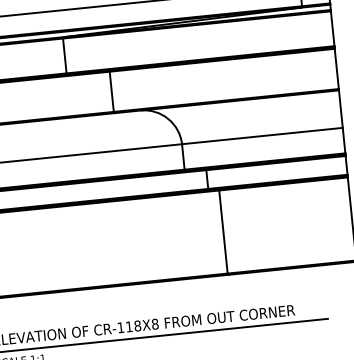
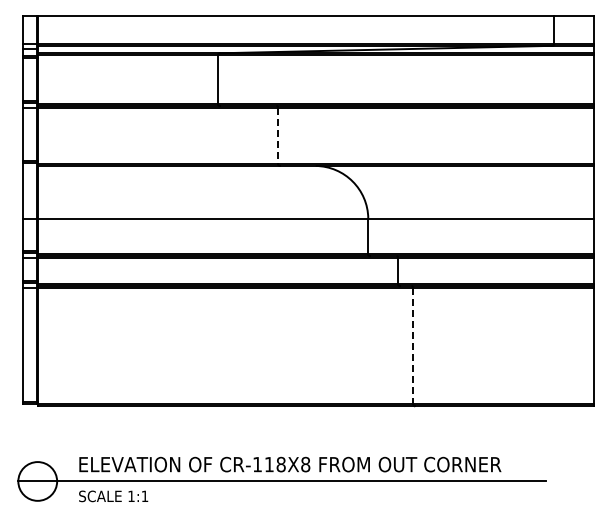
line: (112, 92) -> (278, 136), solid -> dashed
line: (223, 232) -> (413, 346), solid -> dashed

